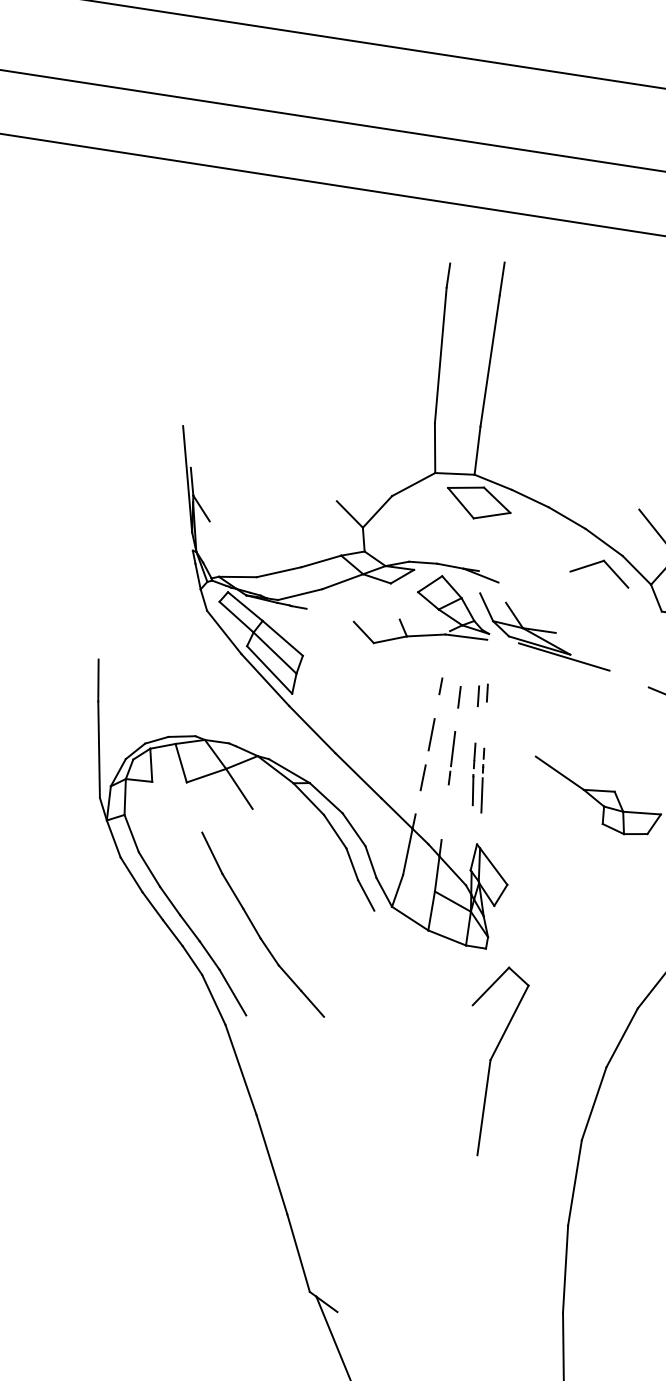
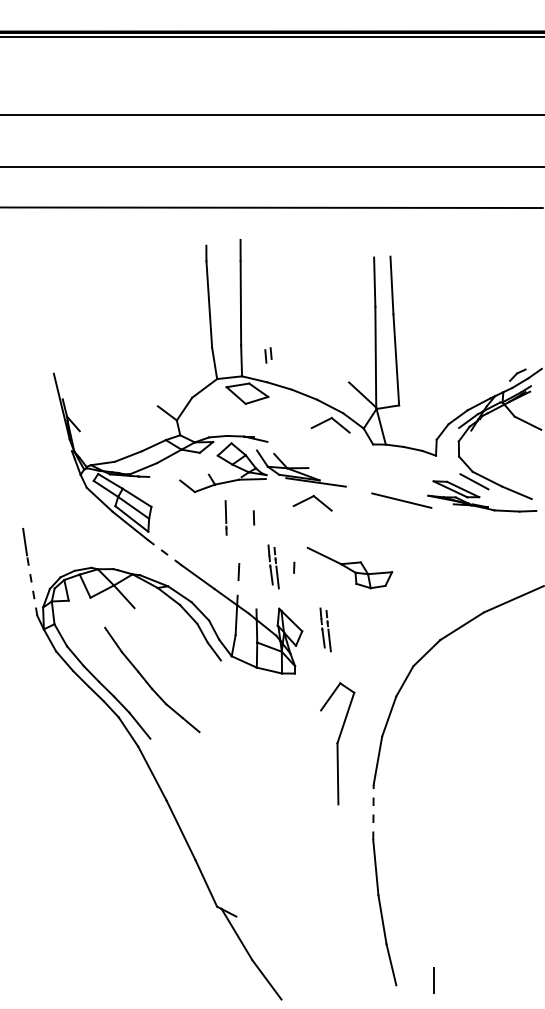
line: (441, 685) -> (294, 567), moved
part: (553, 688) -> (312, 503), added
part: (482, 695) -> (268, 355), moved
line: (312, 729) -> (164, 552), solid -> dashed
line: (430, 735) -> (239, 544), removed
line: (99, 749) -> (32, 585), solid -> dashed
line: (451, 757) -> (225, 517), moved
part: (543, 887) -> (325, 629), added
part: (490, 1060) -> (337, 743), moved
line: (575, 1182) -> (373, 812), solid -> dashed

